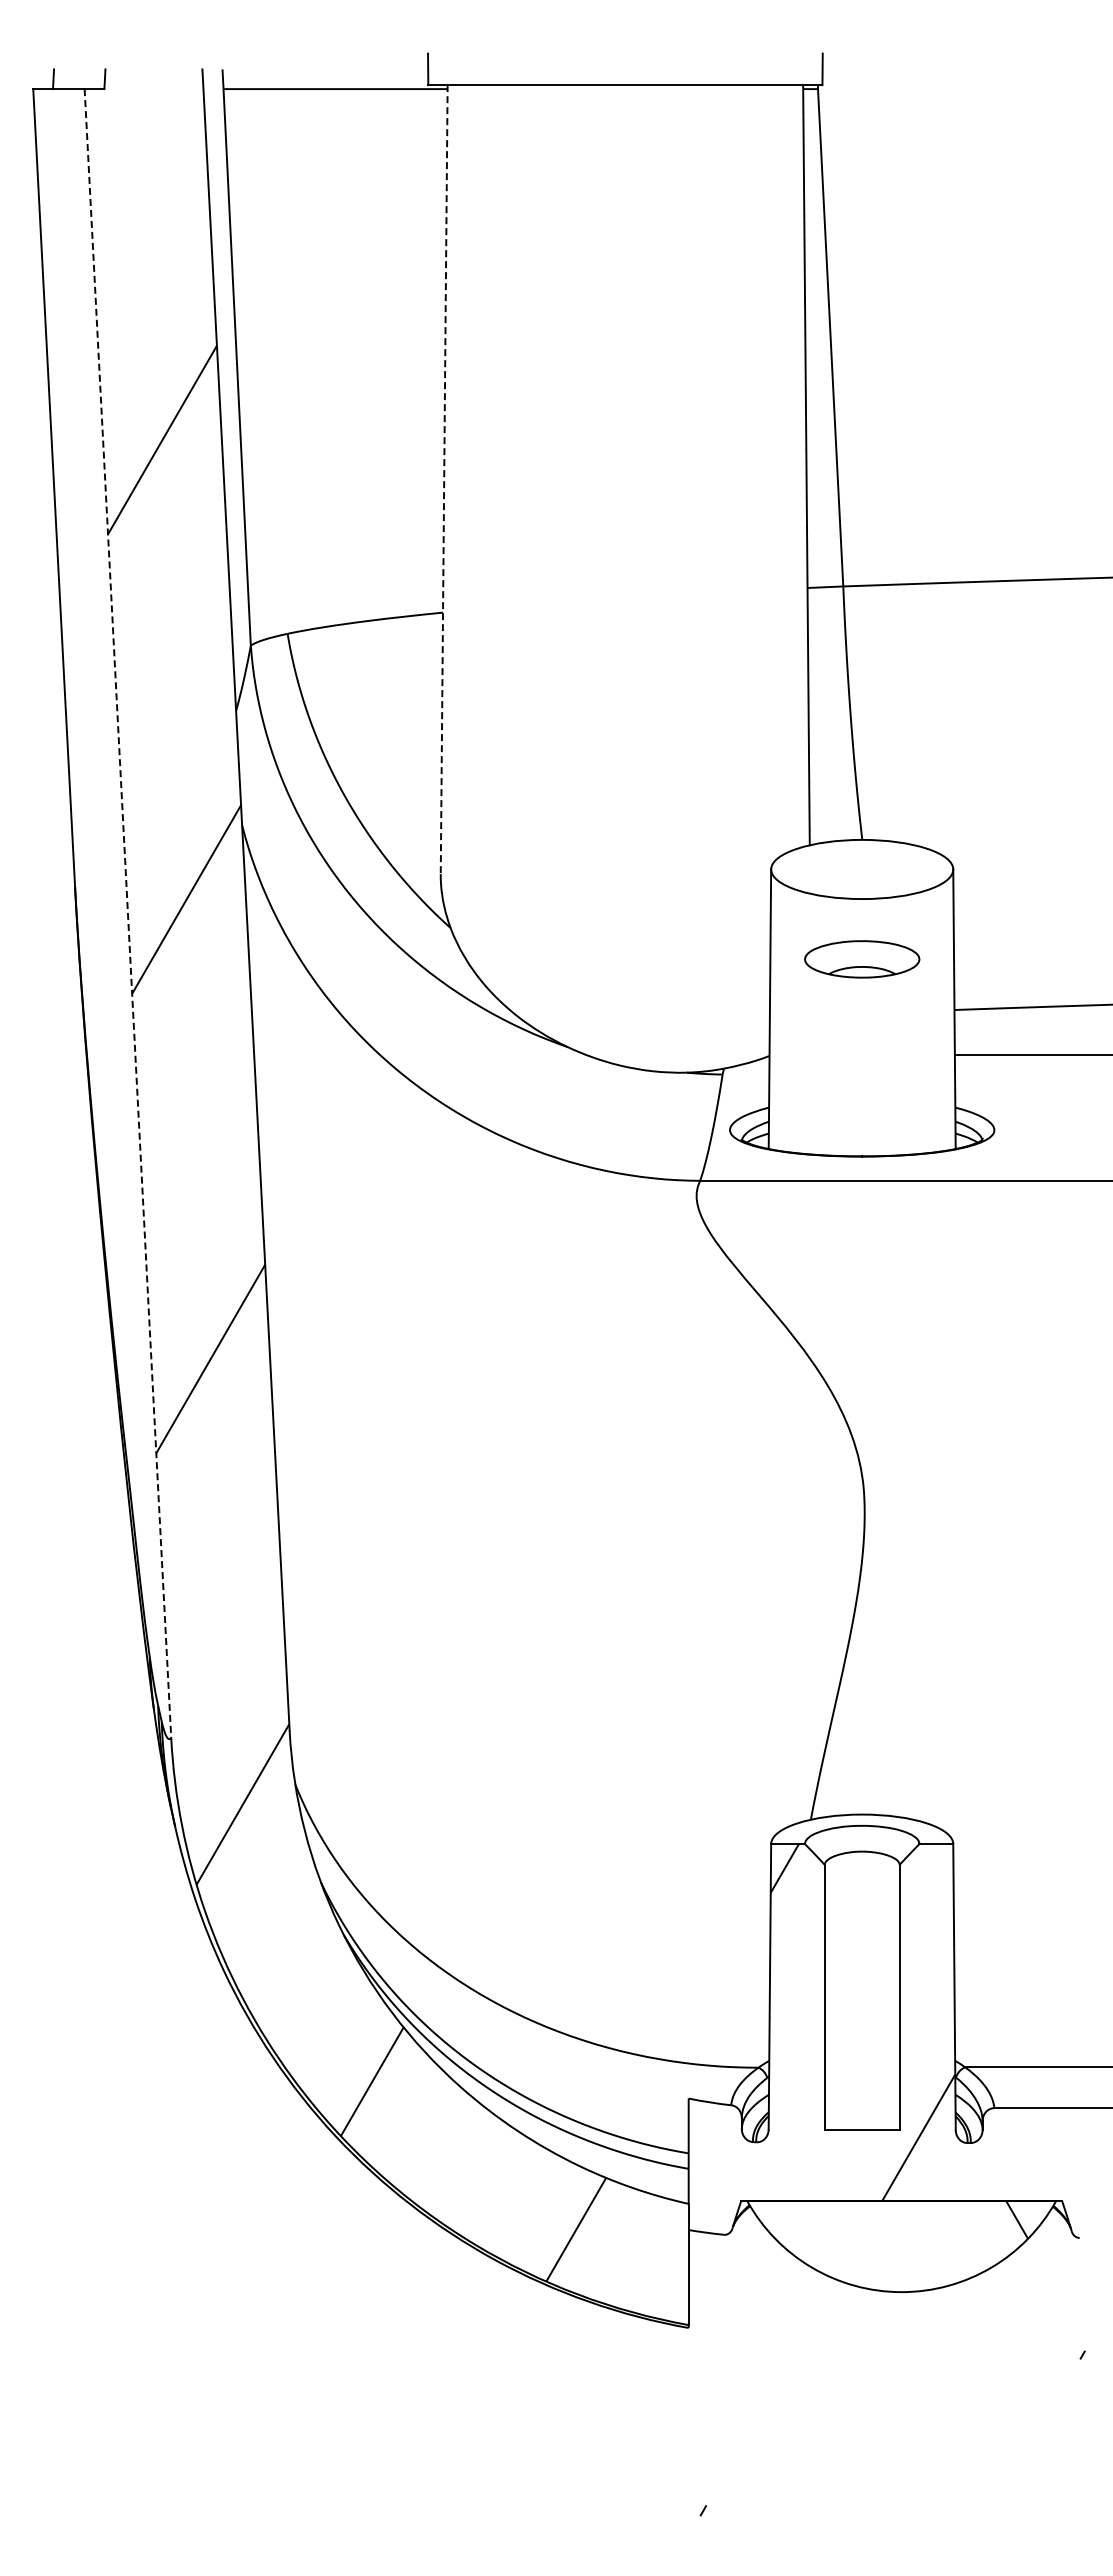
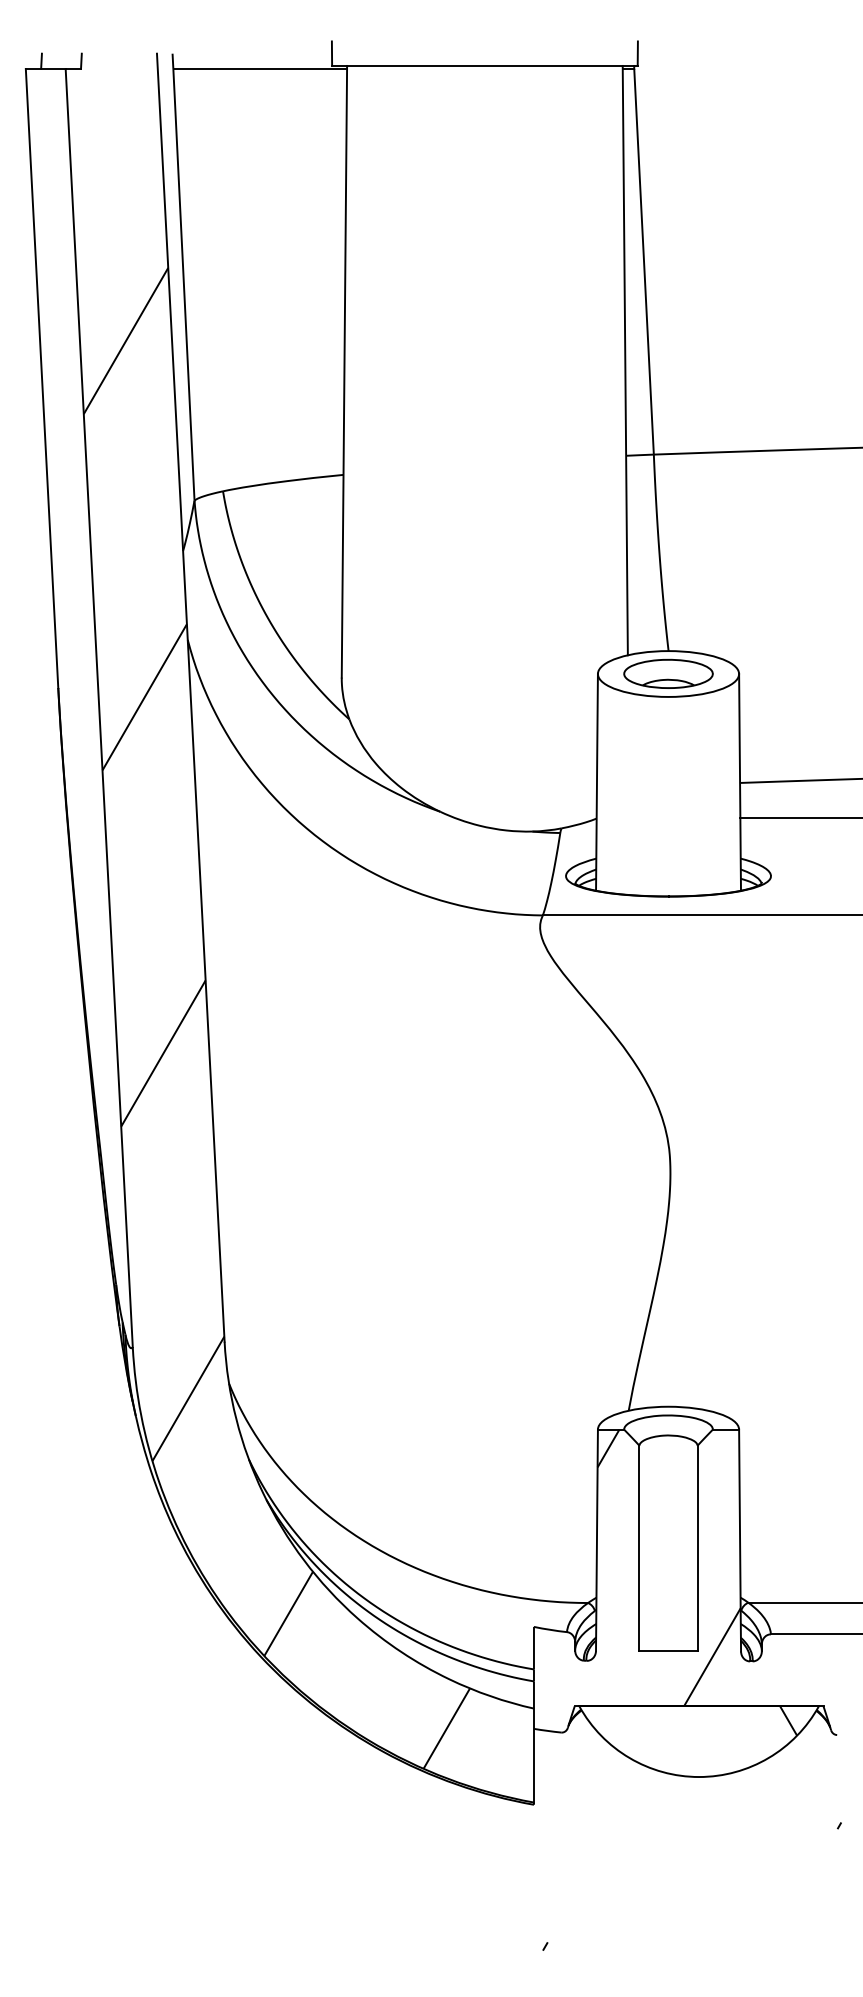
line: (444, 480) -> (344, 372), dashed -> solid
line: (127, 913) -> (98, 708), dashed -> solid
part: (862, 959) -> (668, 674), moved

